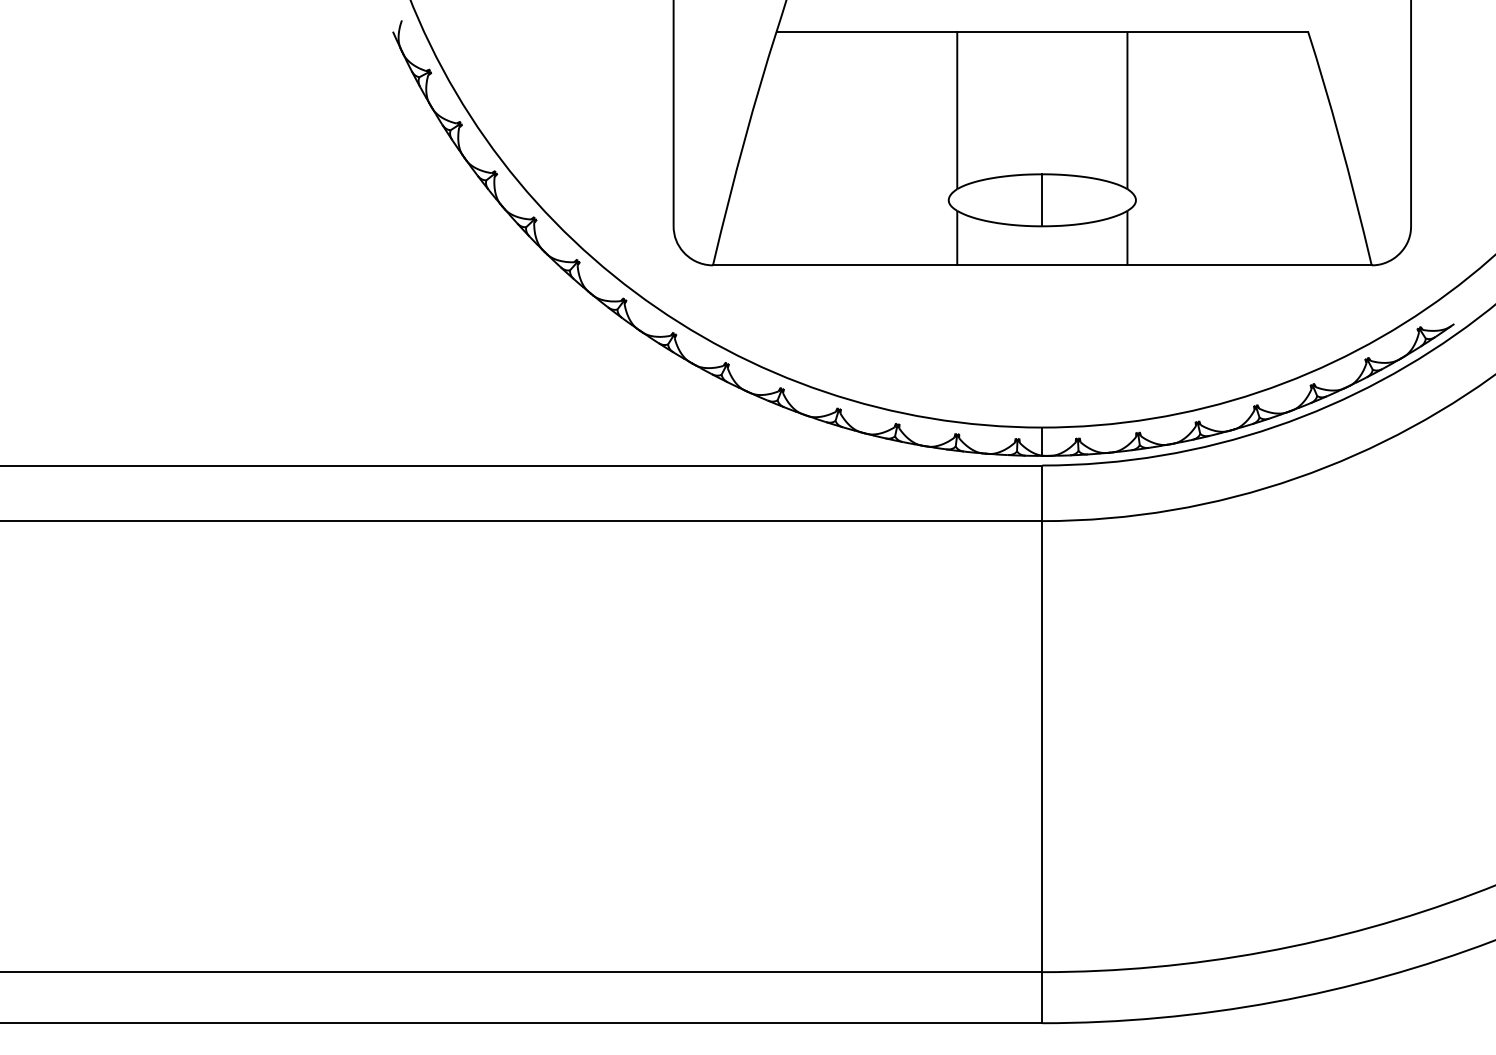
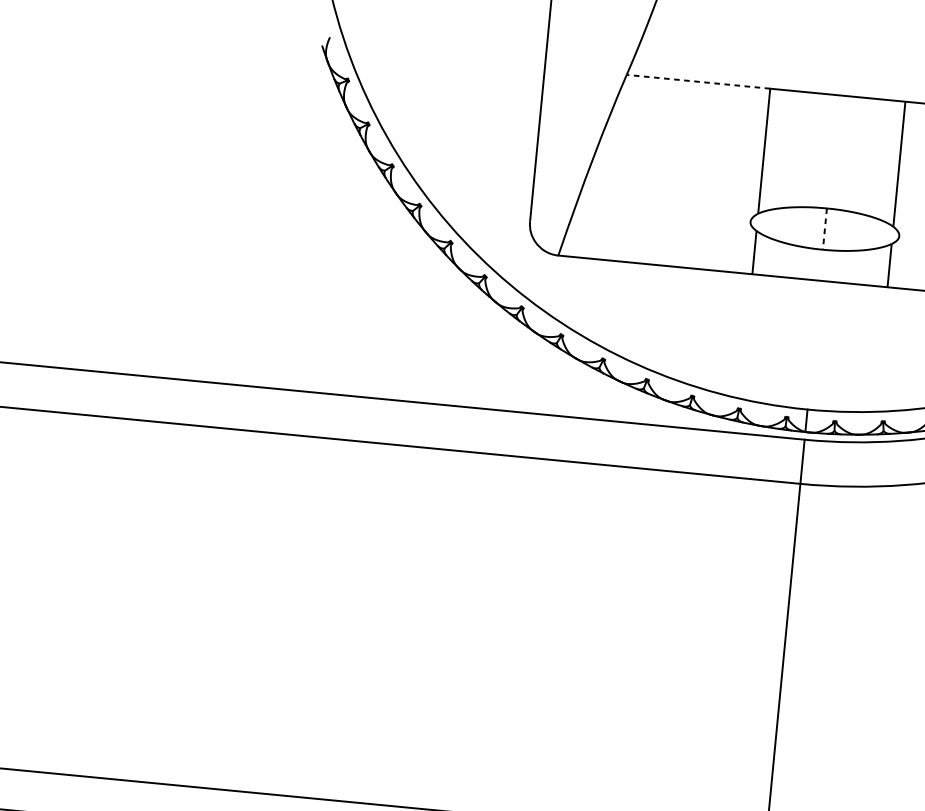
line: (866, 31) -> (698, 81), solid -> dashed
line: (1042, 200) -> (825, 229), solid -> dashed

